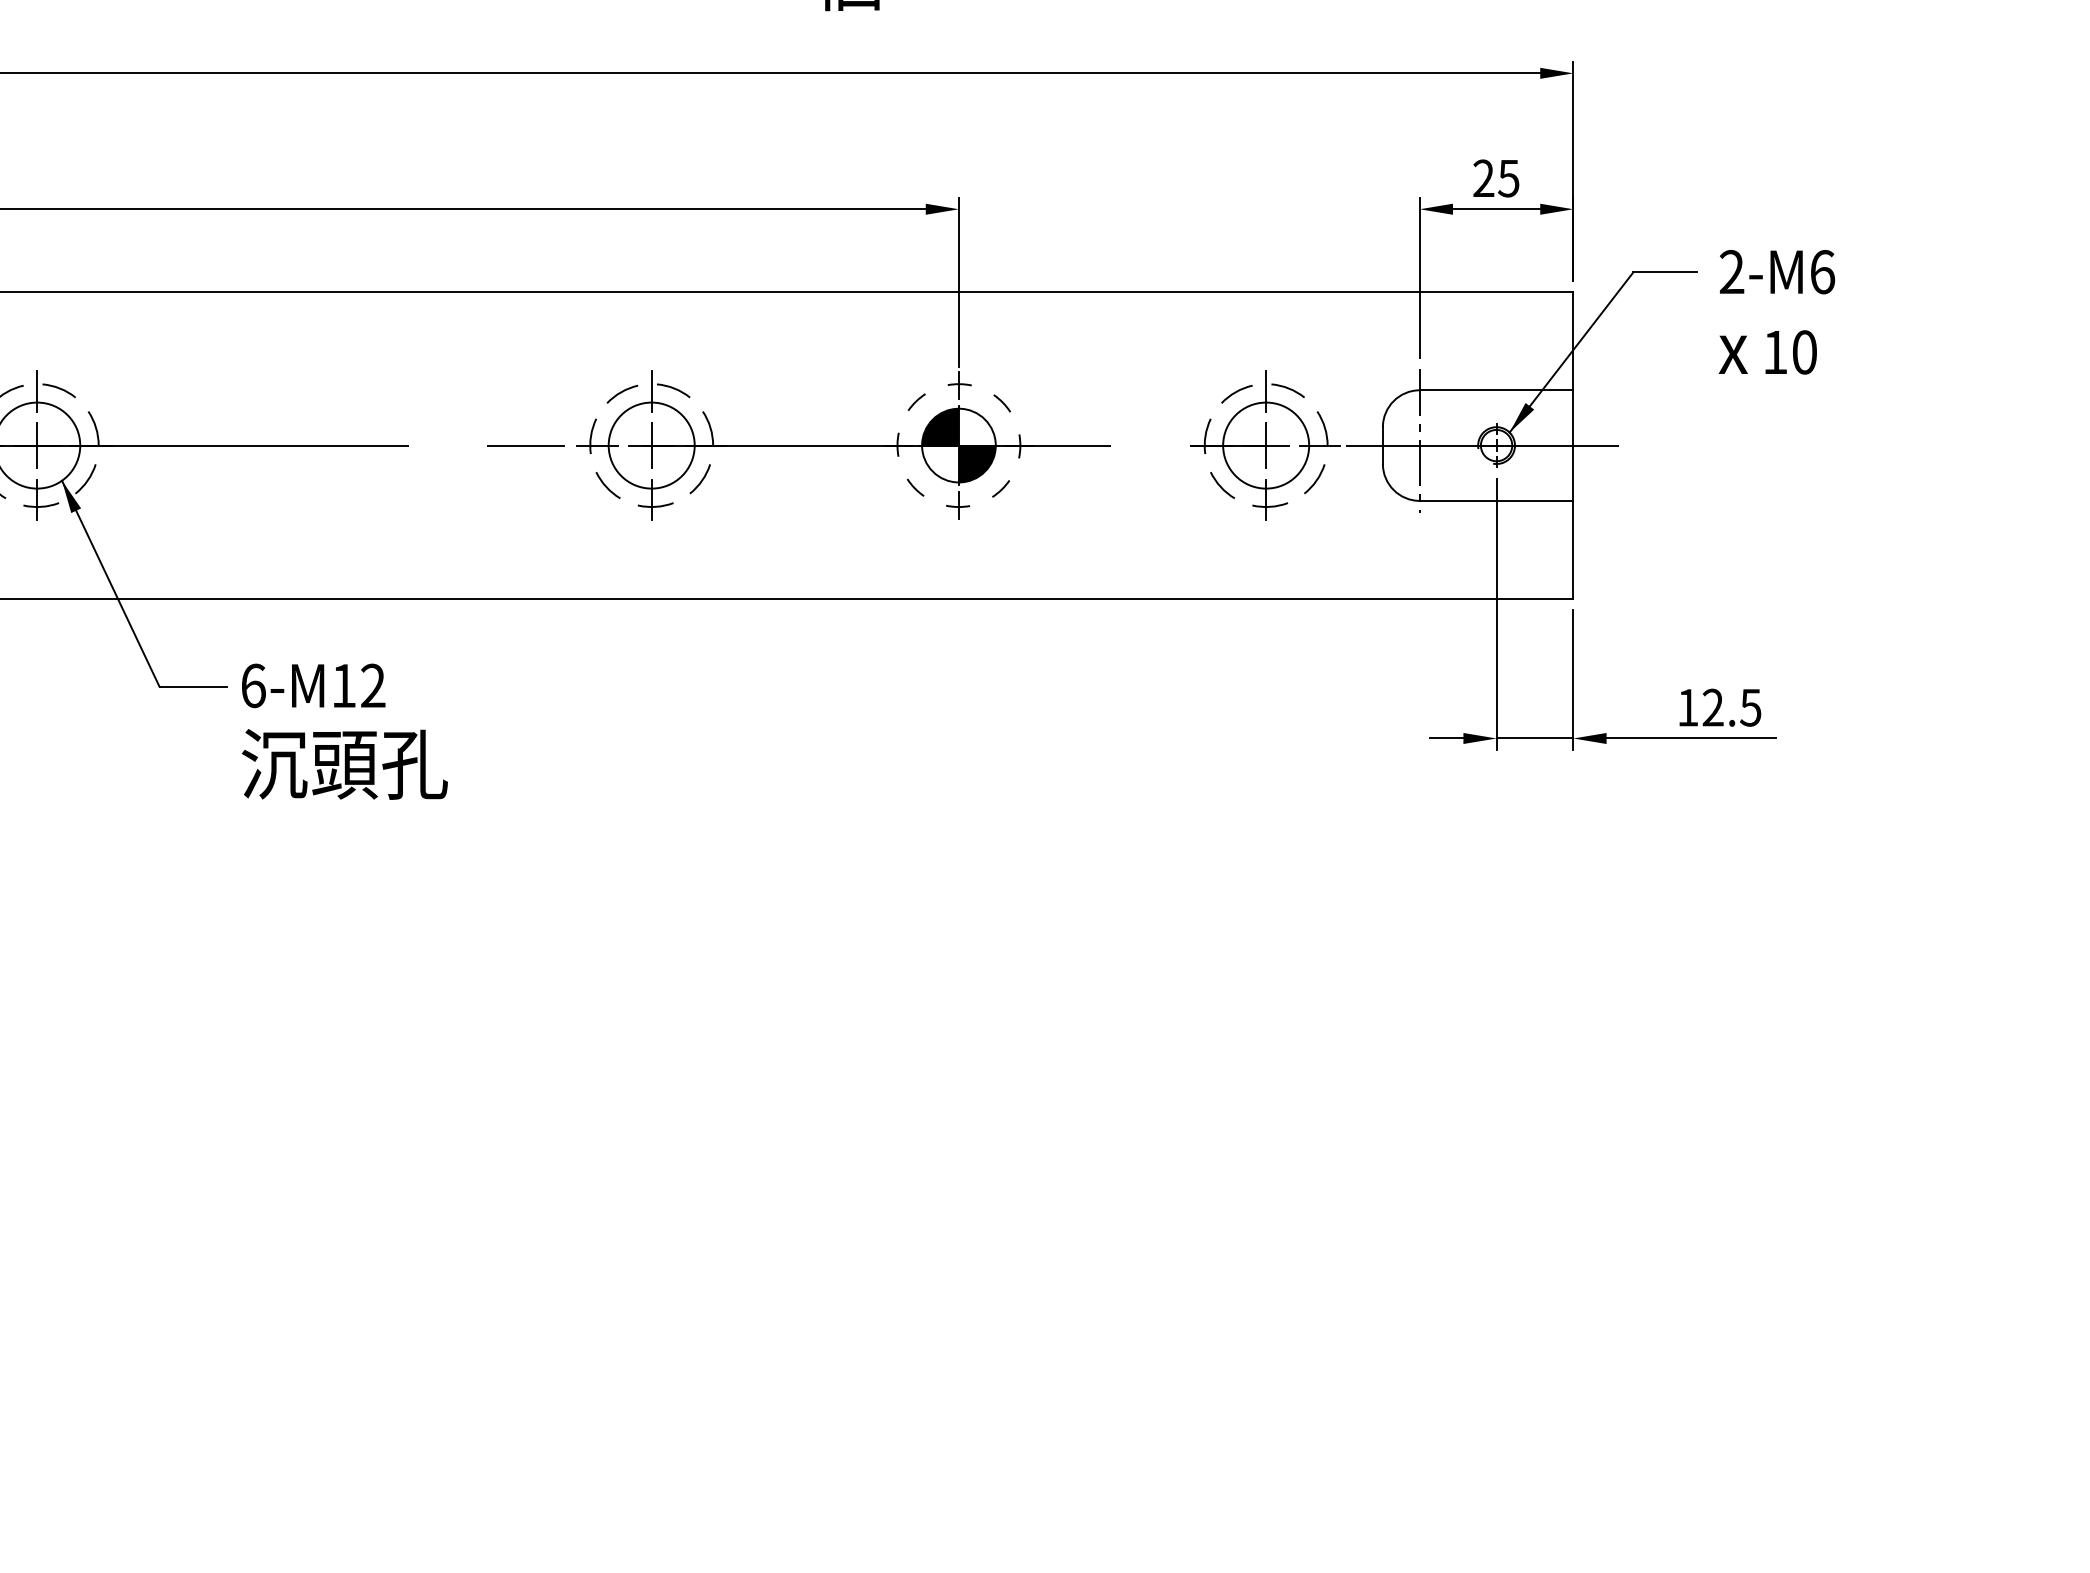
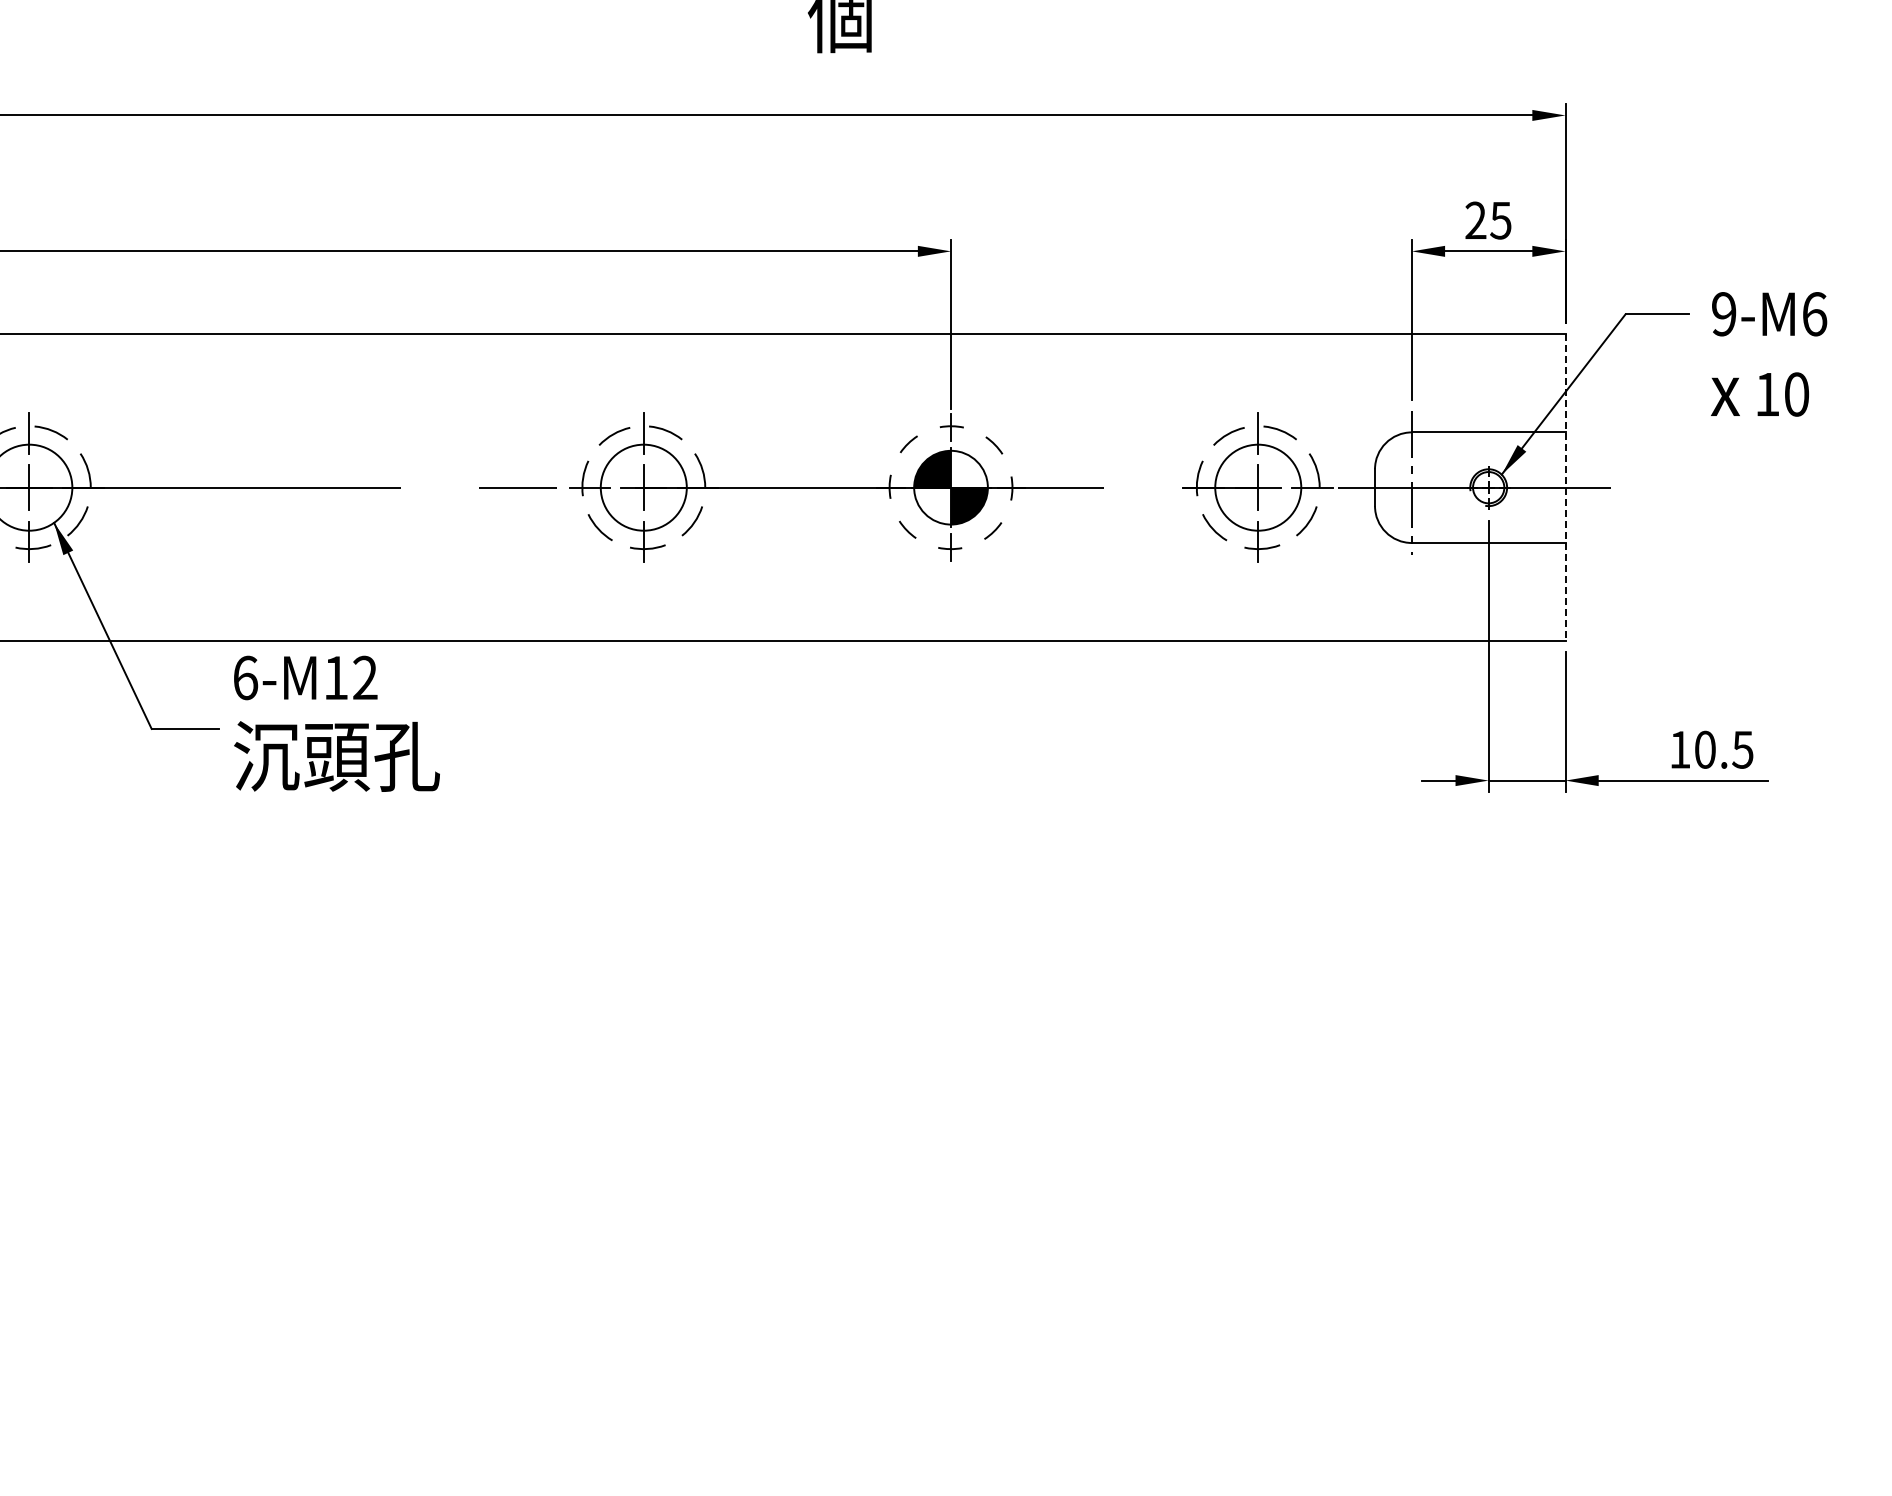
text: (1731, 272) -> (1723, 314), 2-M6 -> 9-M6
line: (1573, 445) -> (1565, 487), solid -> dashed
text: (1712, 707) -> (1704, 749), 12.5 -> 10.5
text: (344, 731) -> (336, 723), moved

